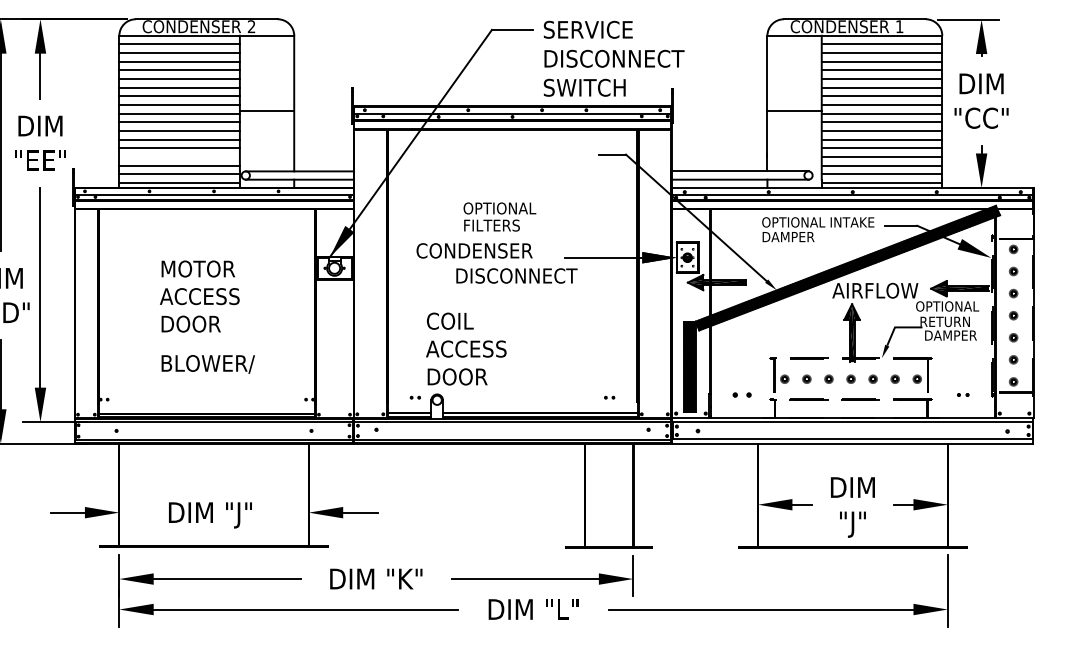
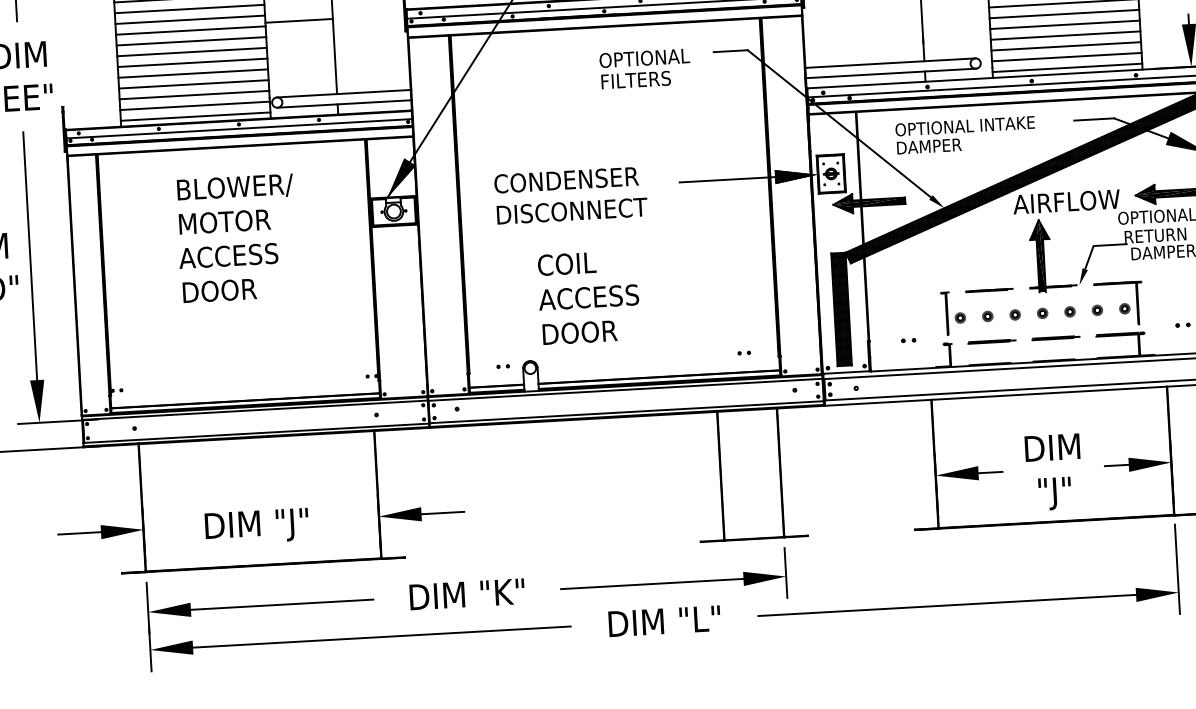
line: (179, 157) -> (193, 84), added
text: (499, 216) -> (644, 68), moved
text: (818, 229) -> (965, 134), moved
text: (516, 275) -> (571, 210), moved
text: (466, 348) -> (589, 296), moved
text: (207, 364) -> (234, 188), moved
part: (742, 394) -> (908, 339), size x0.62

